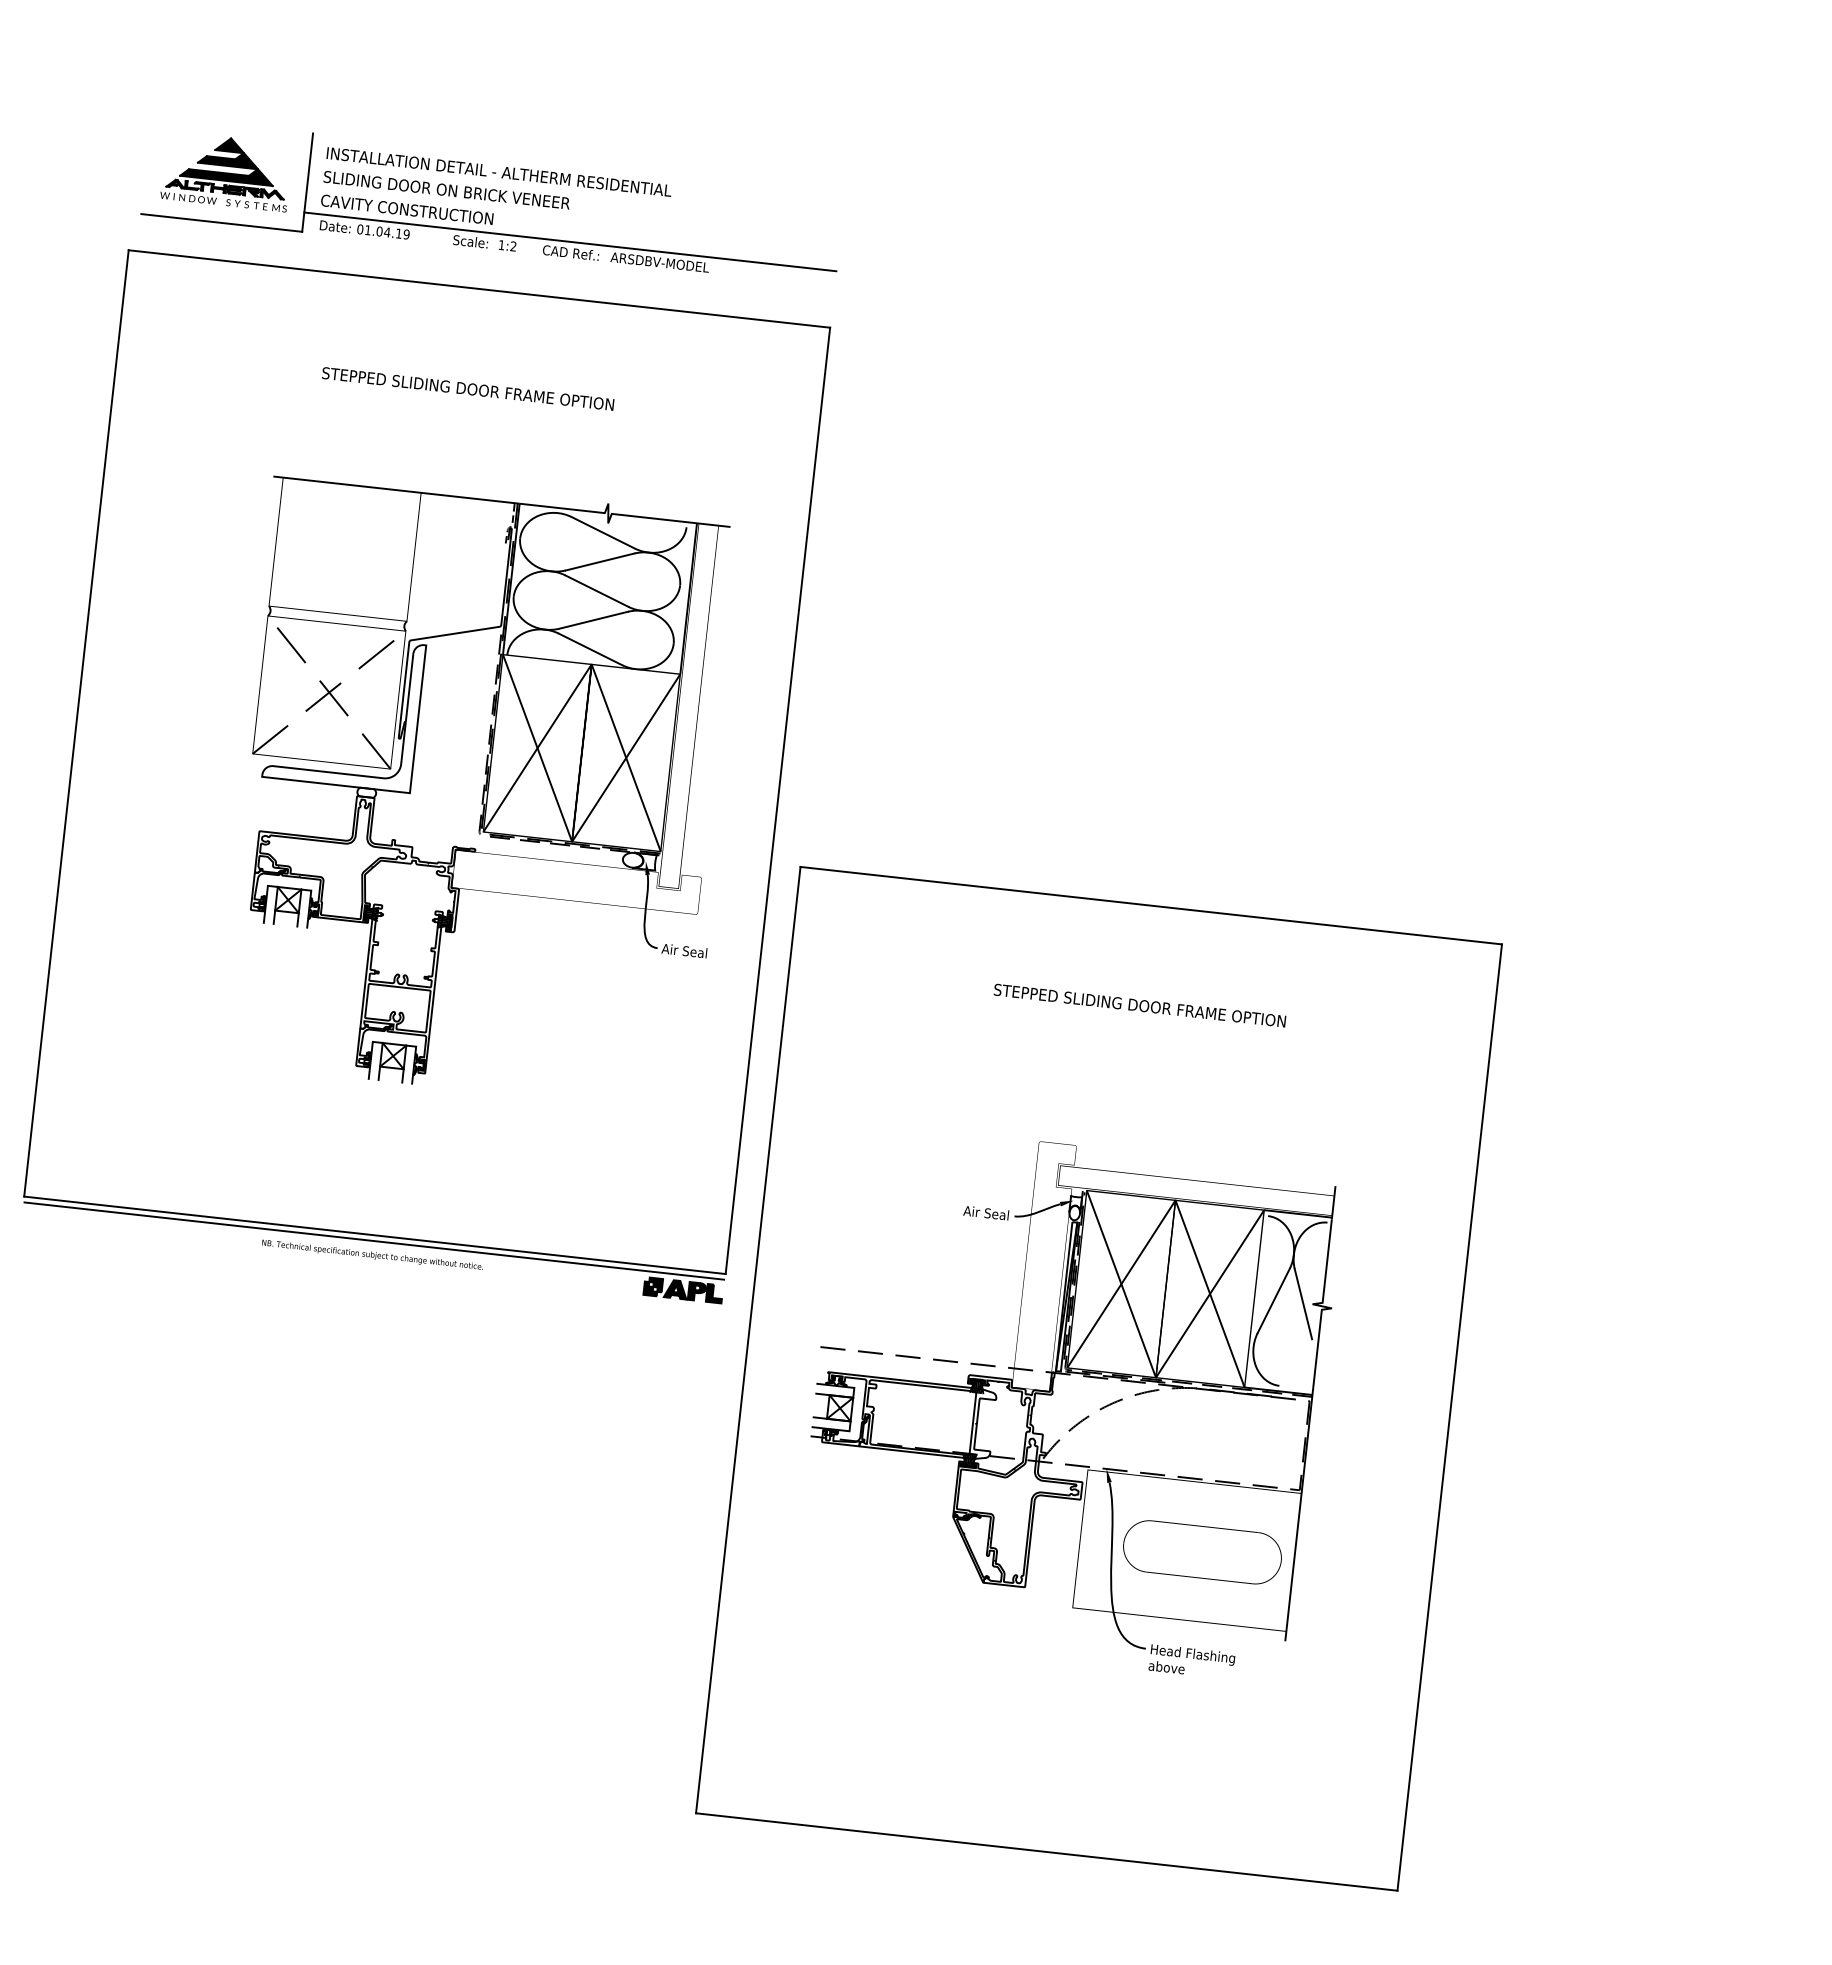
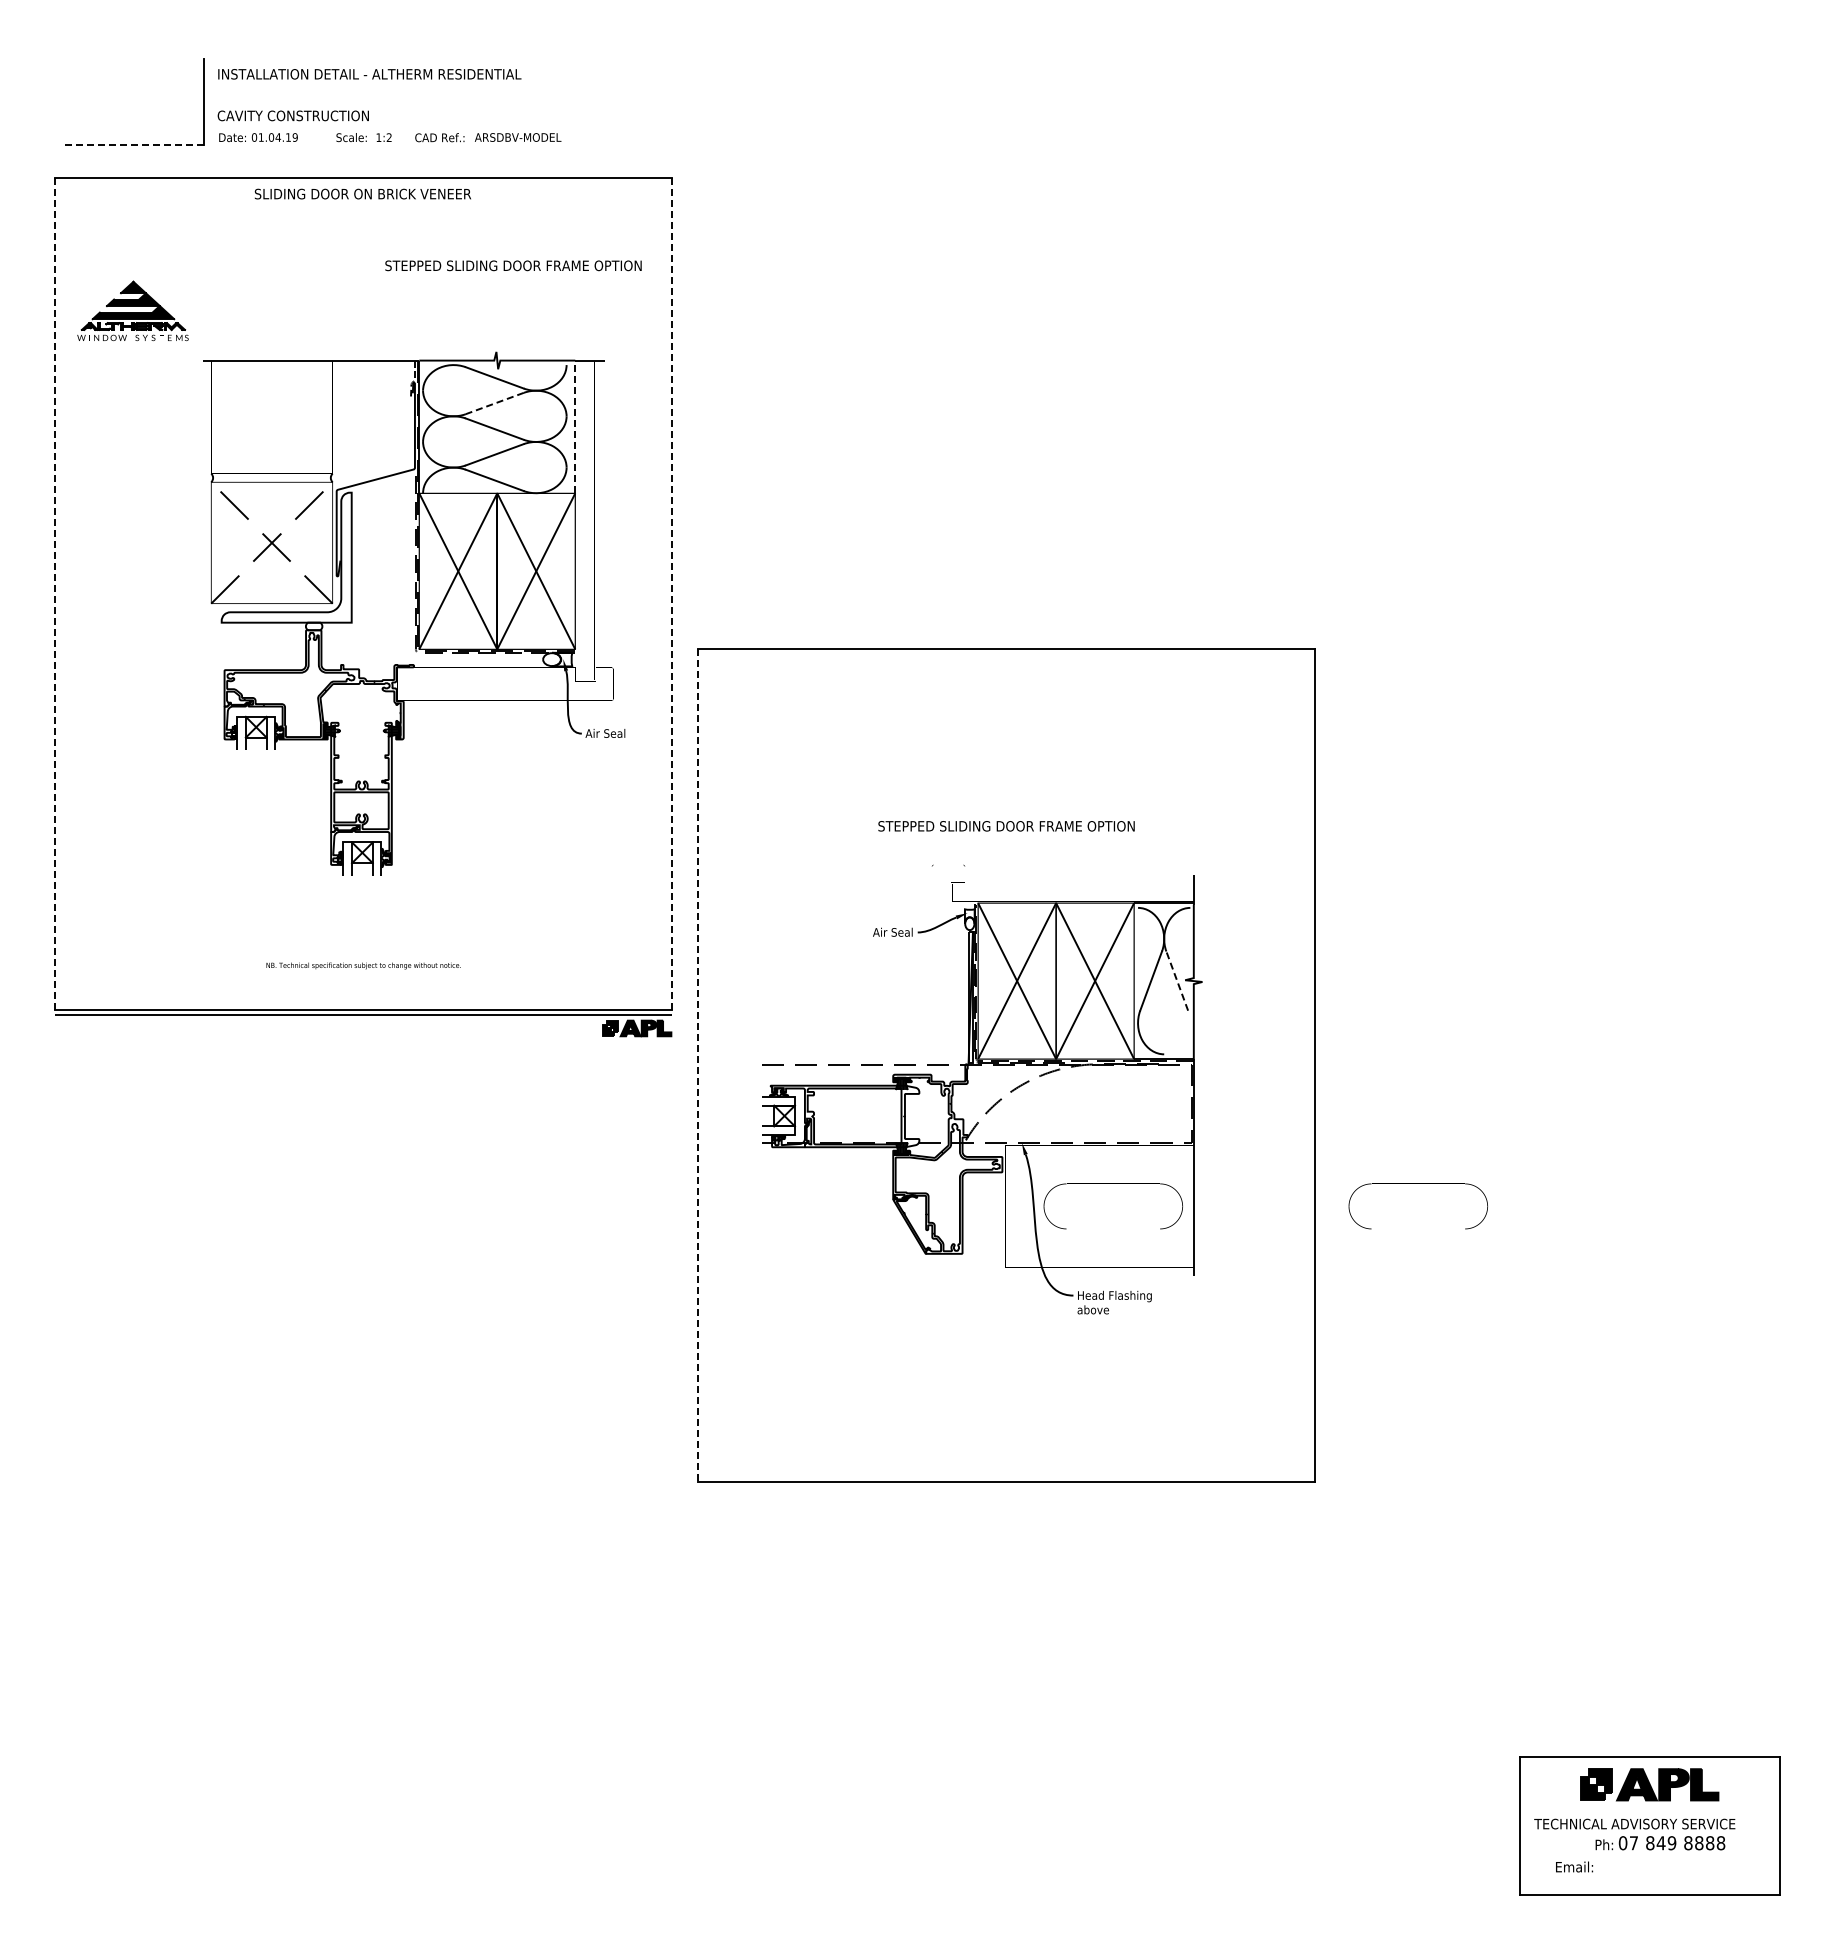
part: (226, 170) -> (132, 310), moved
text: (446, 189) -> (362, 193), moved
line: (221, 223) -> (133, 145), solid -> dashed
line: (570, 242) -> (438, 128), removed
text: (468, 388) -> (513, 265), moved
line: (599, 561) -> (494, 403), solid -> dashed
line: (688, 598) -> (575, 426), solid -> dashed
line: (76, 723) -> (55, 594), solid -> dashed
line: (778, 800) -> (672, 593), solid -> dashed
text: (1139, 1005) -> (1006, 826), moved
text: (372, 1254) -> (363, 965), moved
line: (1303, 1304) -> (1177, 981), solid -> dashed
line: (748, 1341) -> (698, 1066), solid -> dashed
part: (1551, 1564) -> (1417, 1183), added

